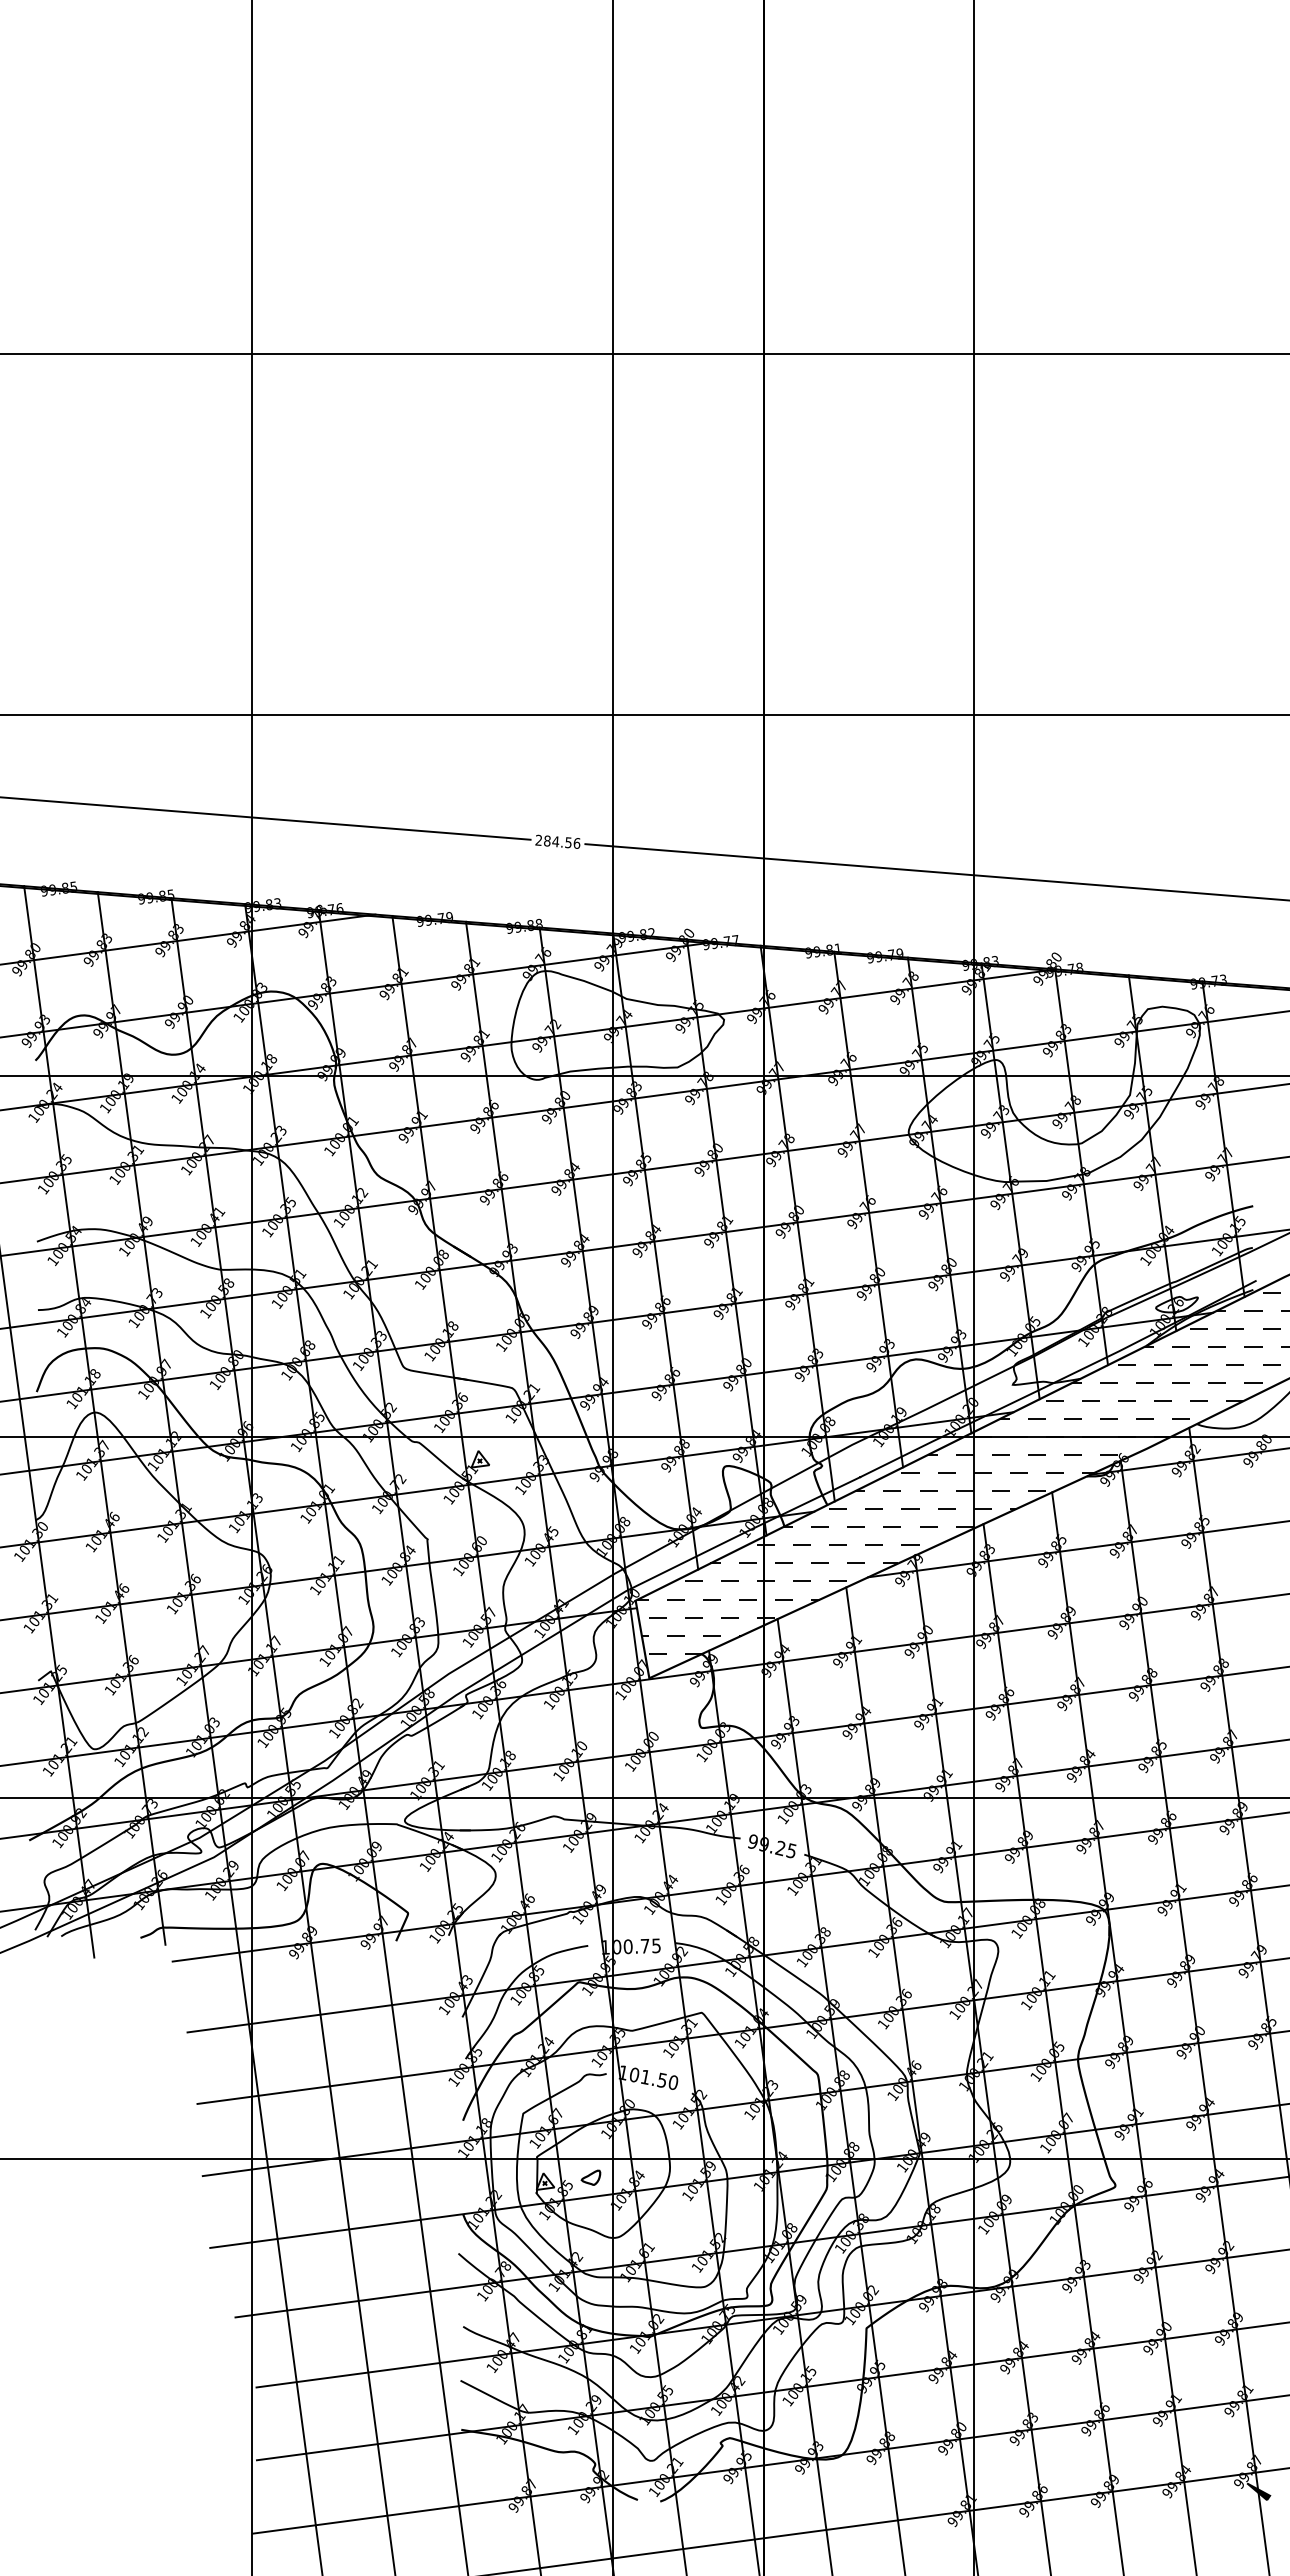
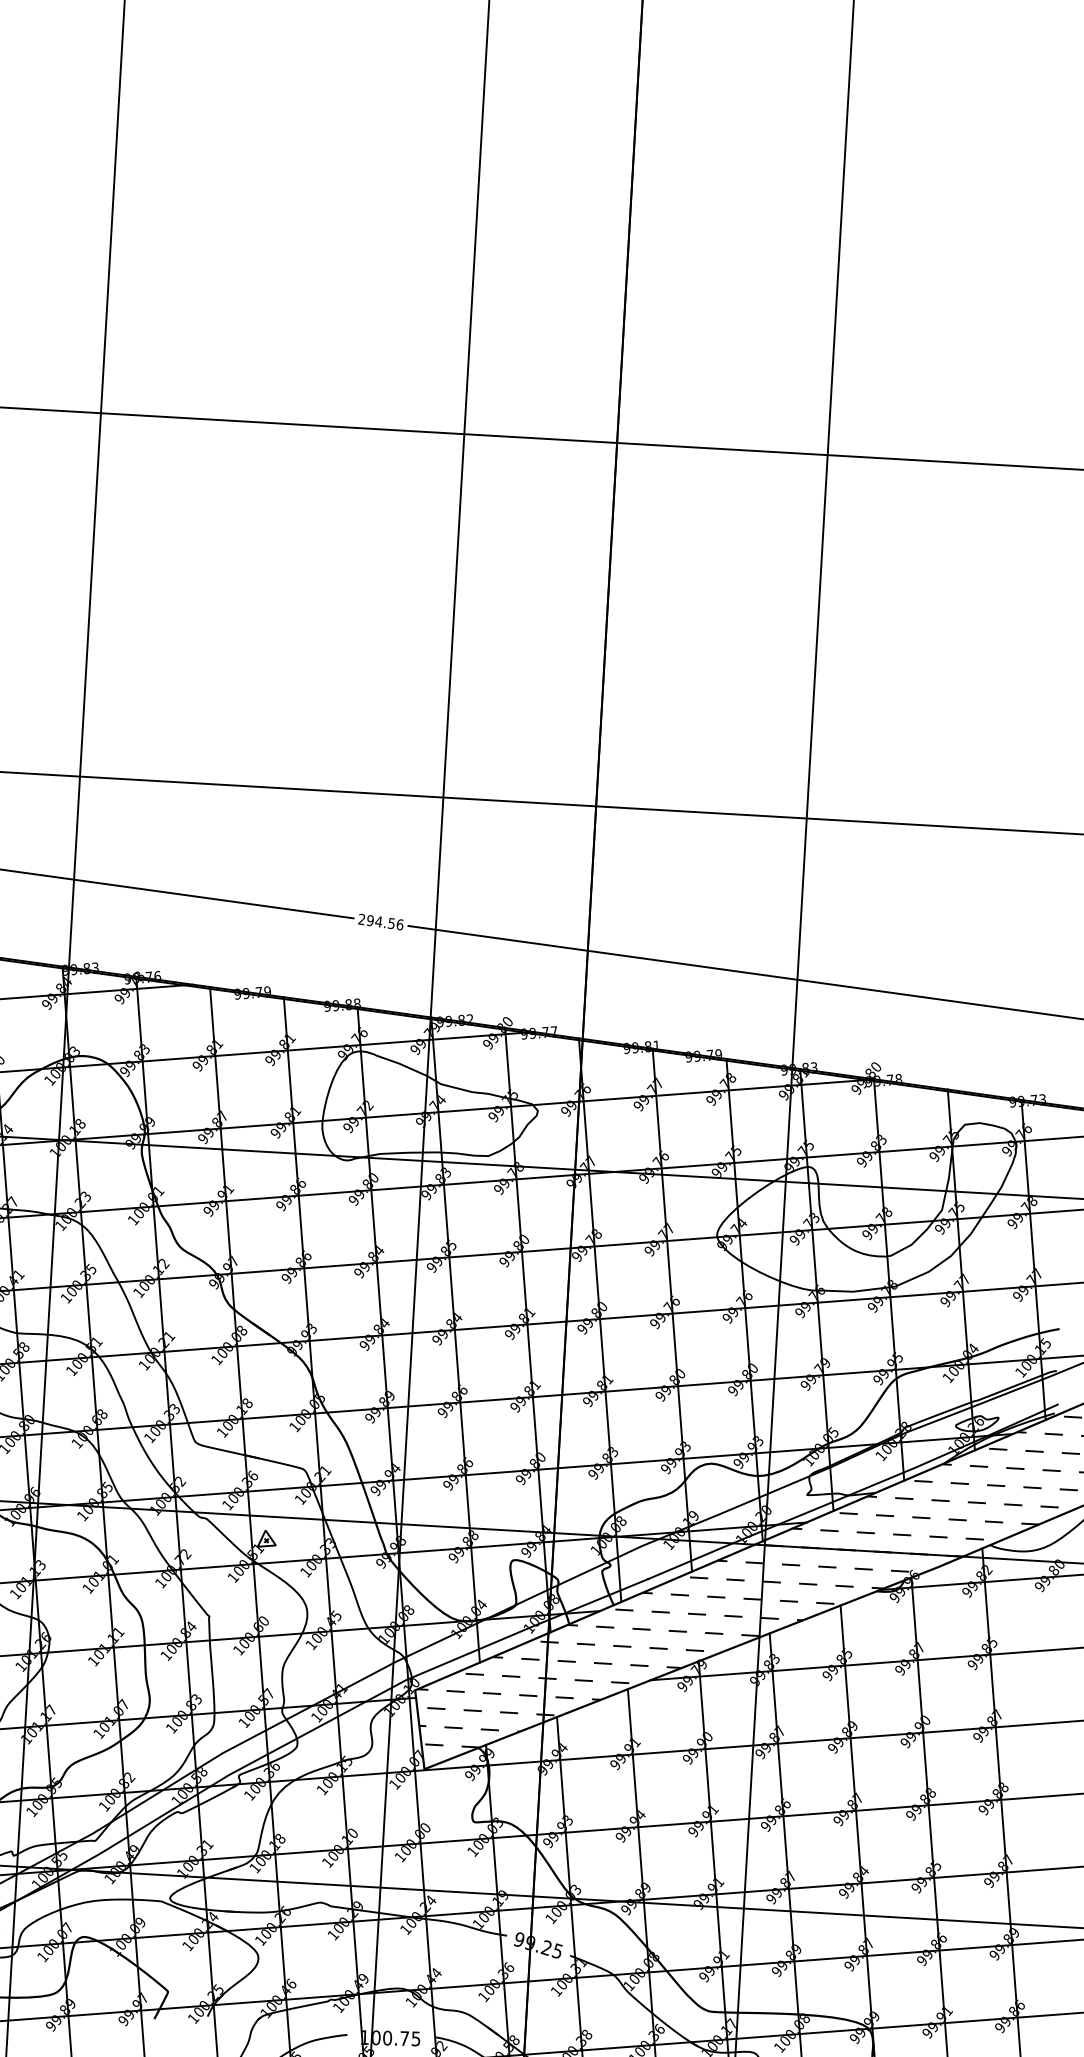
text: (547, 841) -> (370, 921), 284.56 -> 294.56

